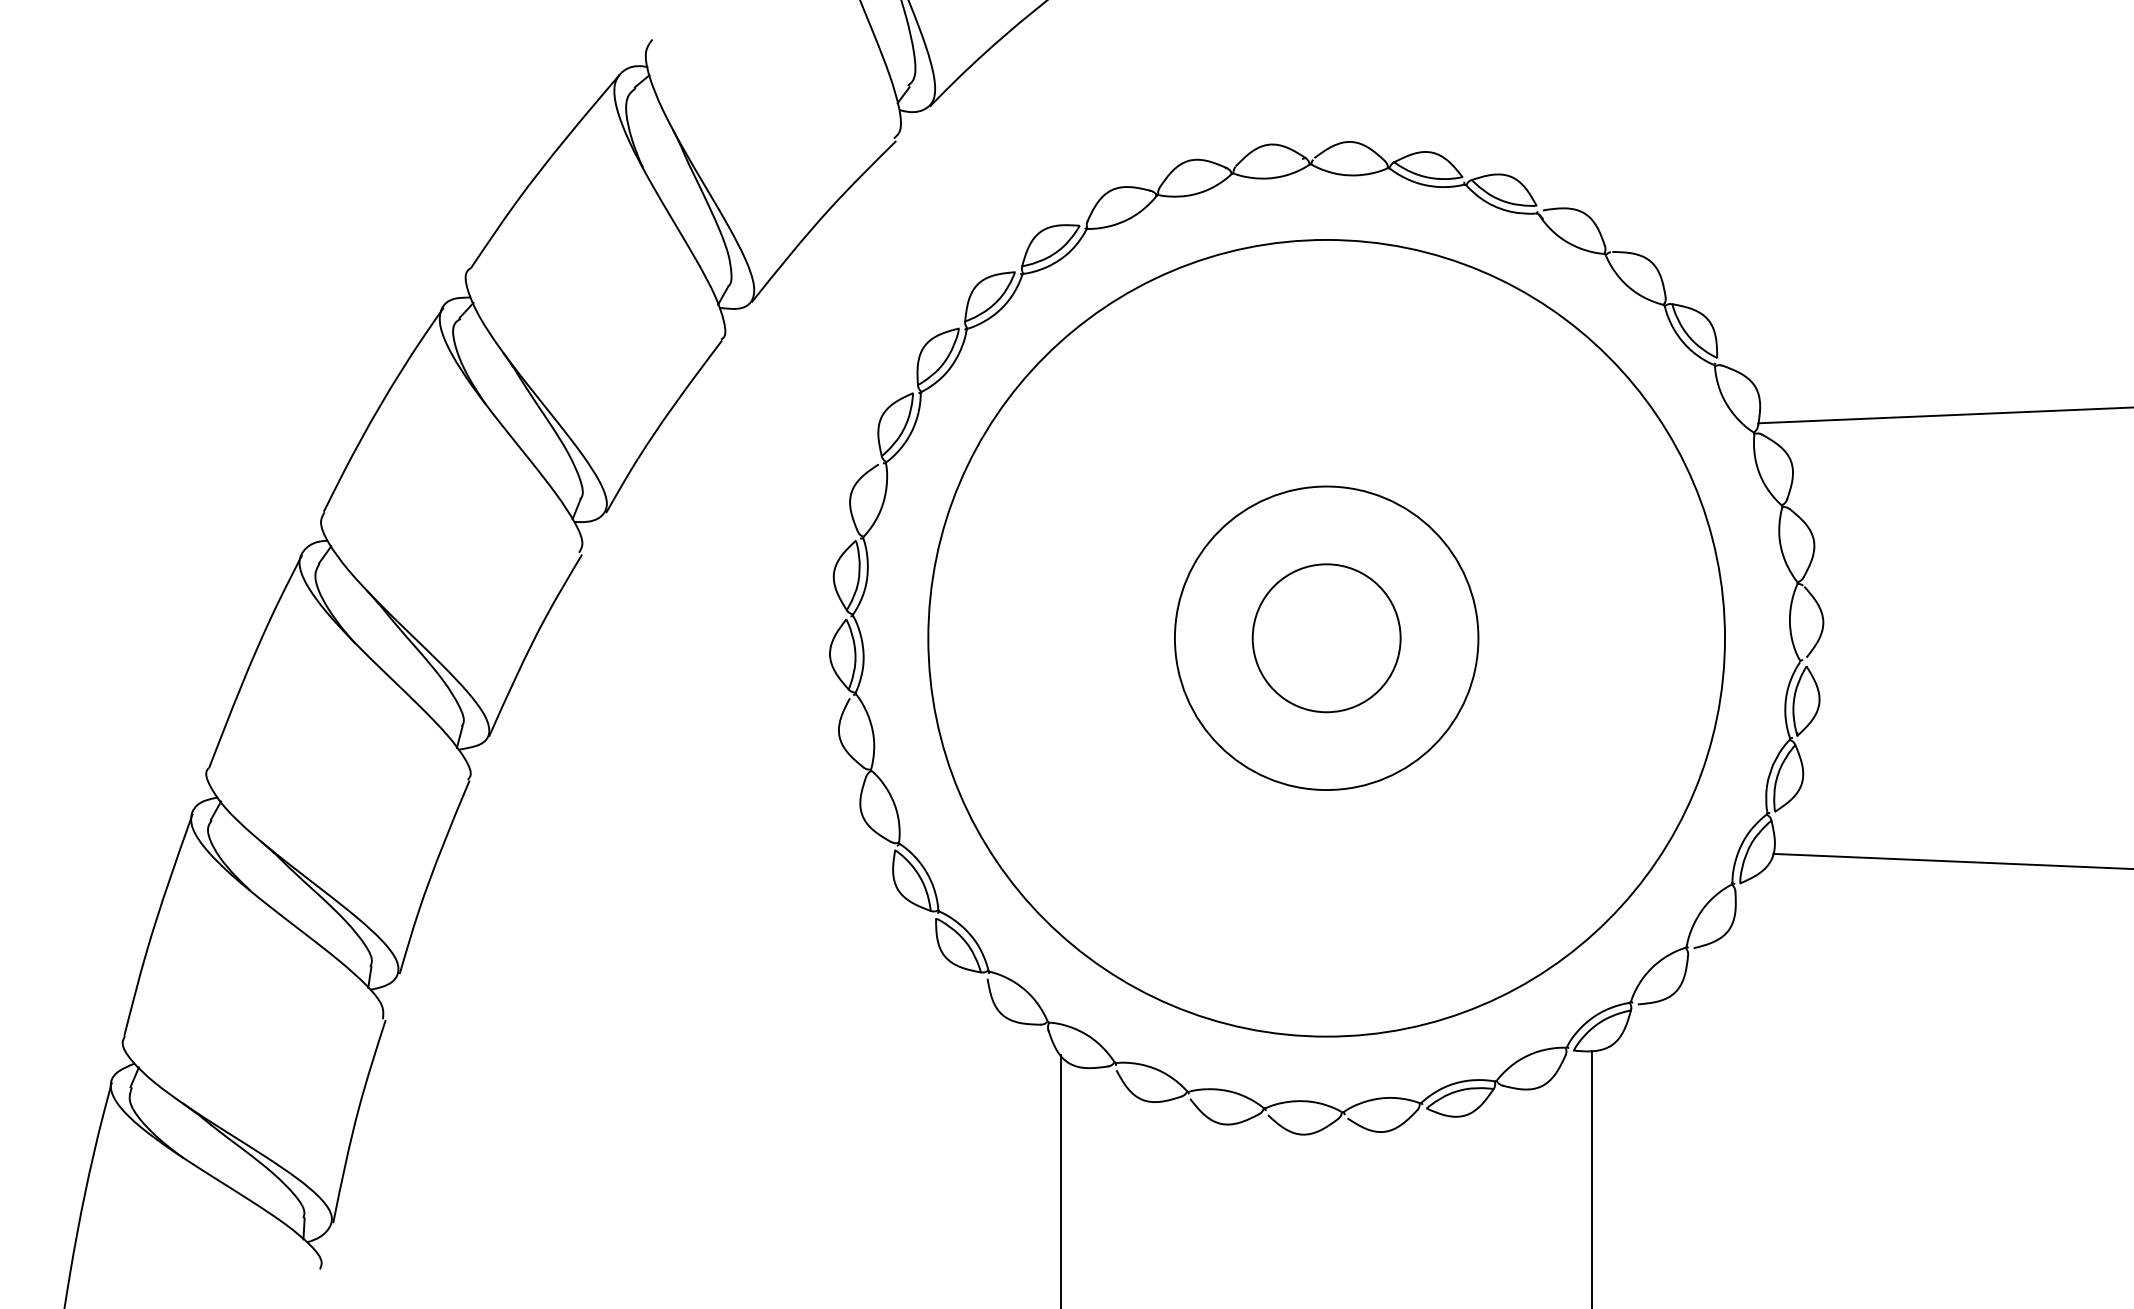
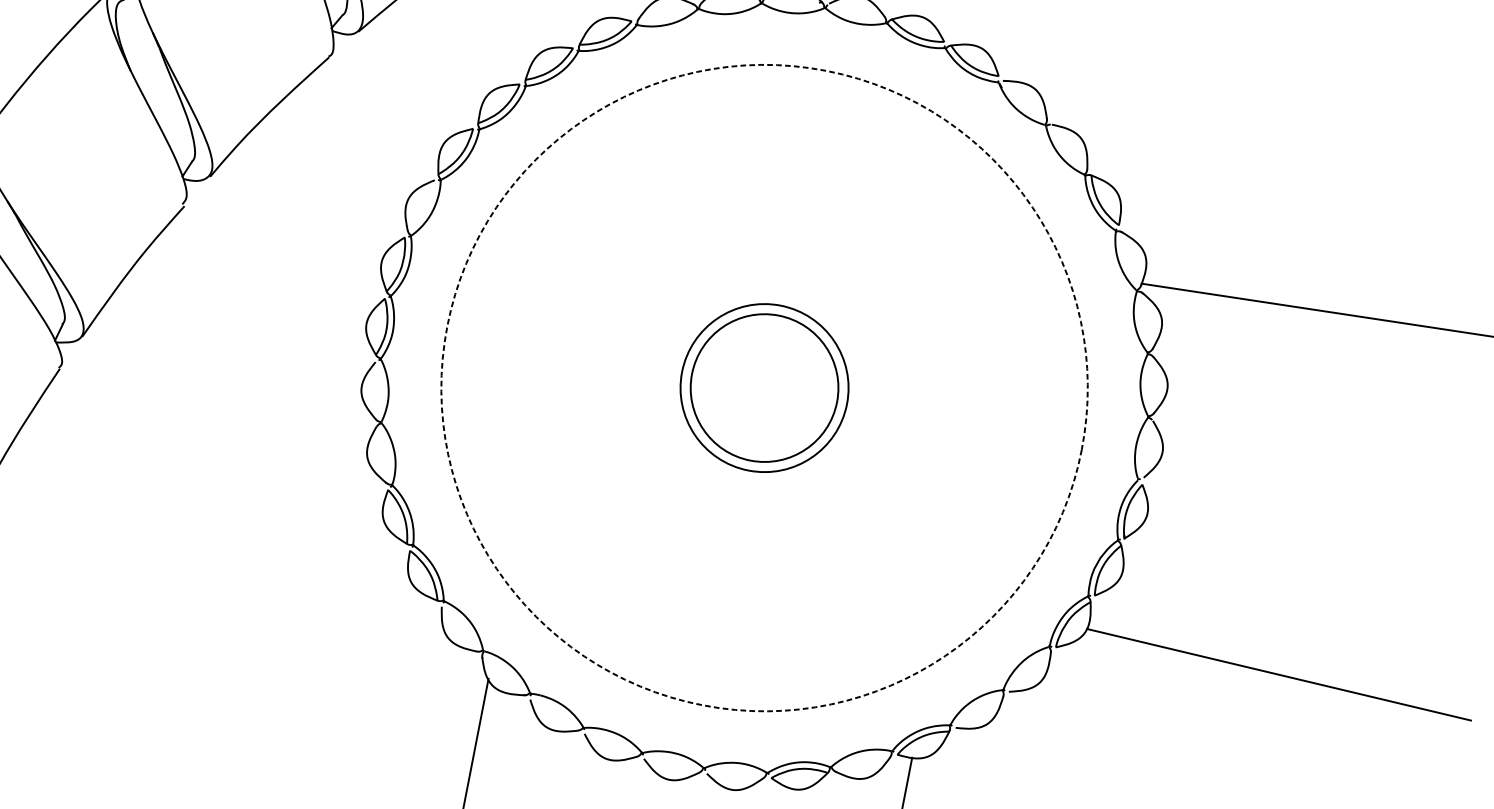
circle: (1326, 637) -> (764, 387), solid -> dashed
circle: (1326, 638) -> (764, 388), size x0.6
circle: (1326, 638) -> (764, 388), size x1.4

